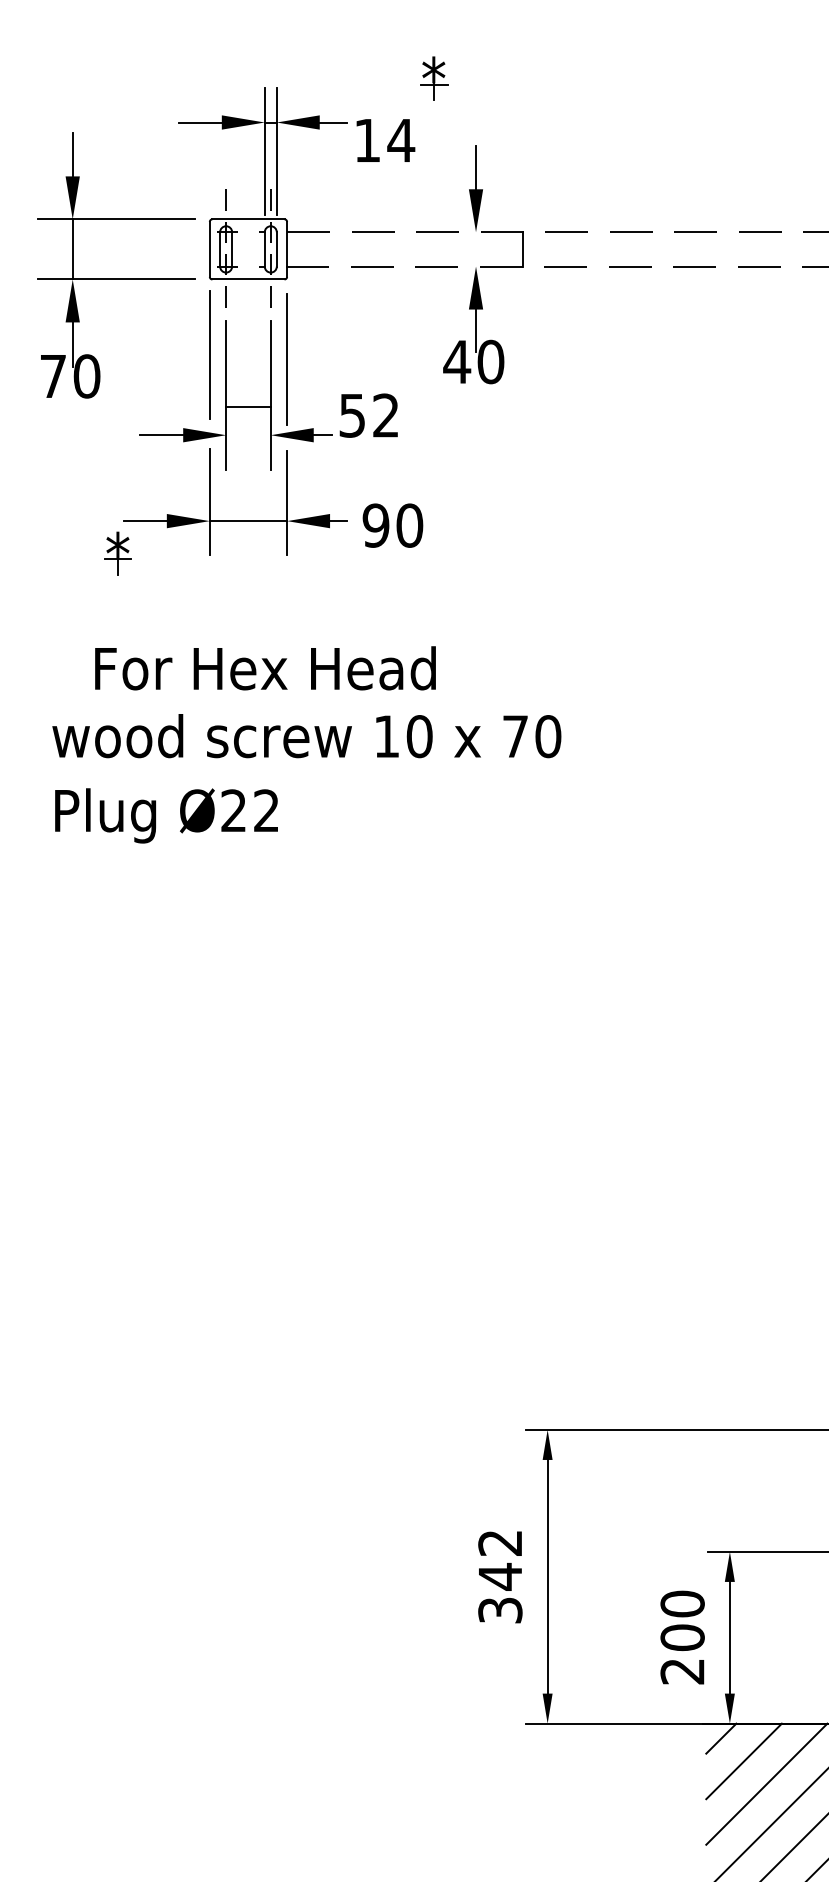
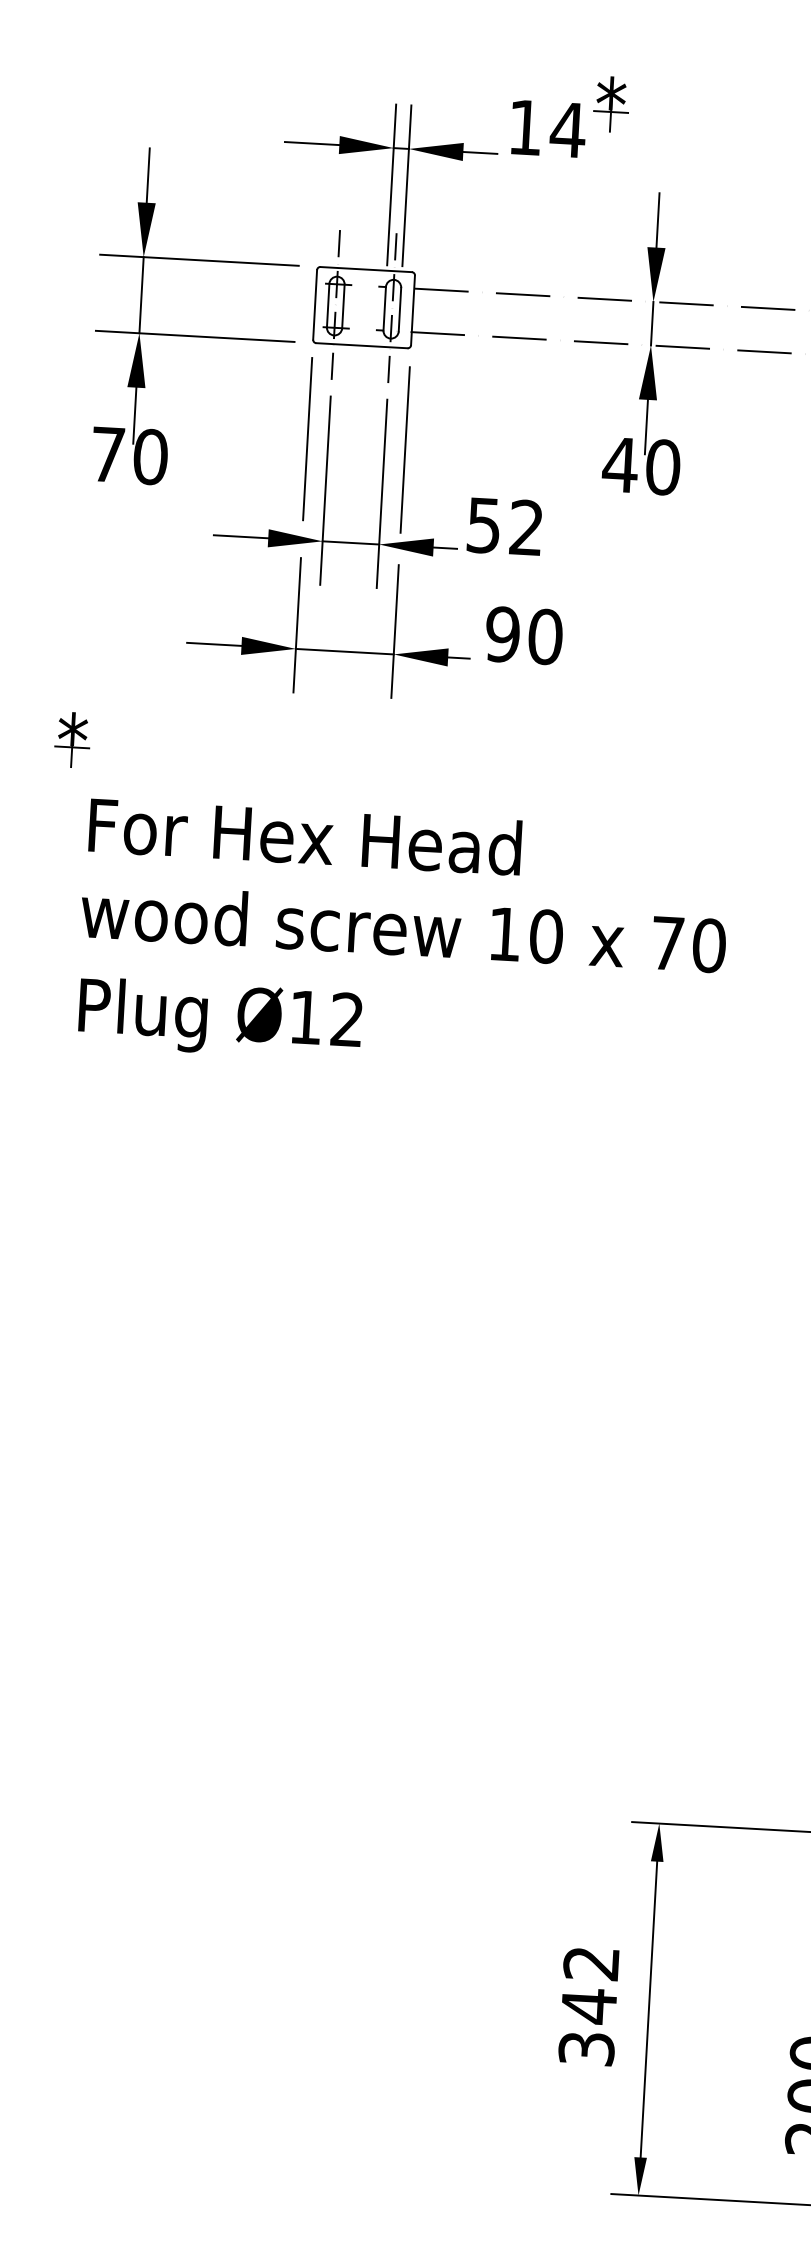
text: (385, 140) -> (548, 128), moved
line: (523, 249) -> (652, 323), moved
line: (248, 407) -> (350, 543), moved
text: (392, 525) -> (523, 635), moved
part: (117, 553) -> (71, 739), moved
text: (265, 668) -> (305, 836), moved
text: (233, 810) -> (305, 1017), Ø22 -> Ø12

